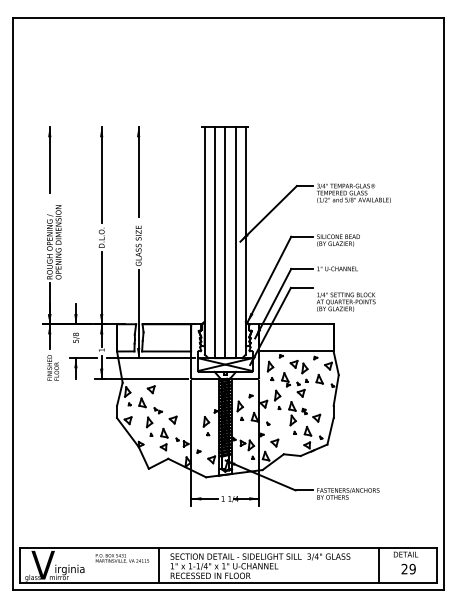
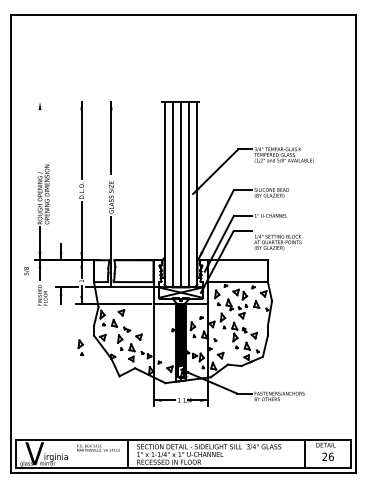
line: (49, 159) -> (39, 127), removed
text: (76, 337) -> (26, 270), moved
part: (206, 426) -> (80, 347), moved
text: (412, 568) -> (331, 456), 29 -> 26

